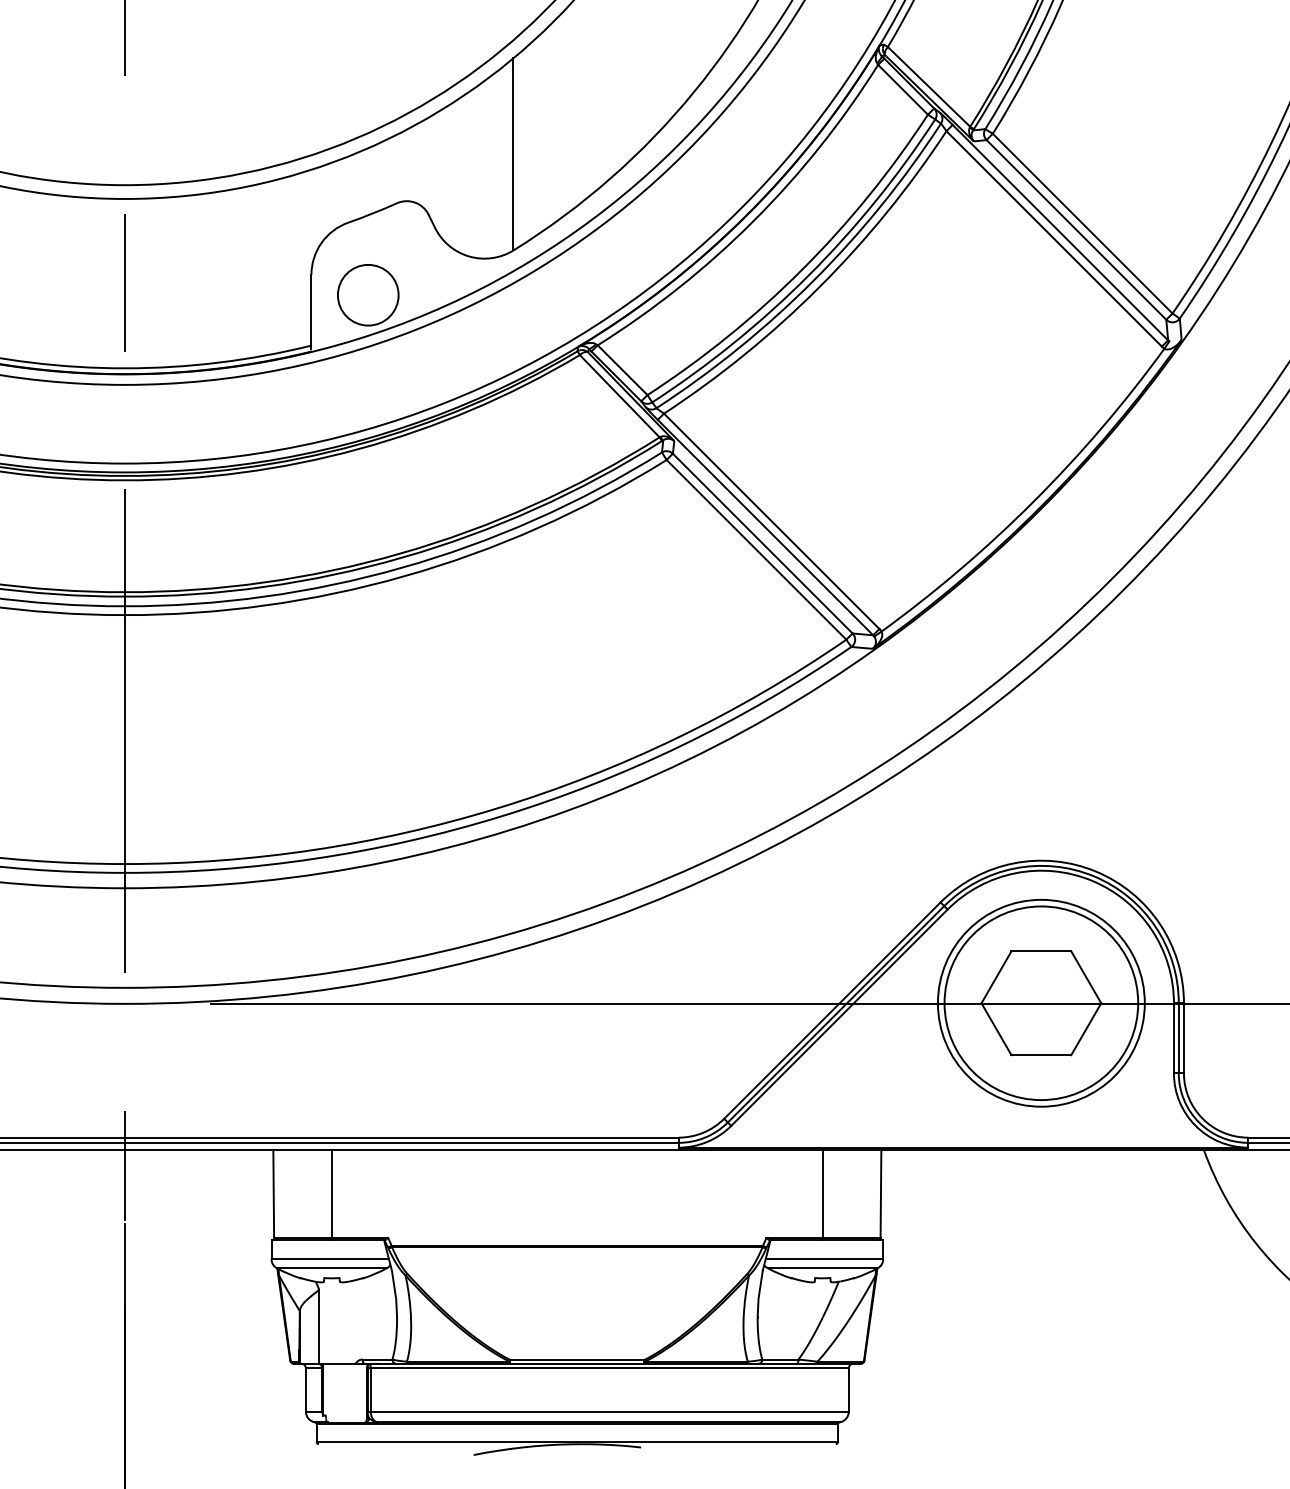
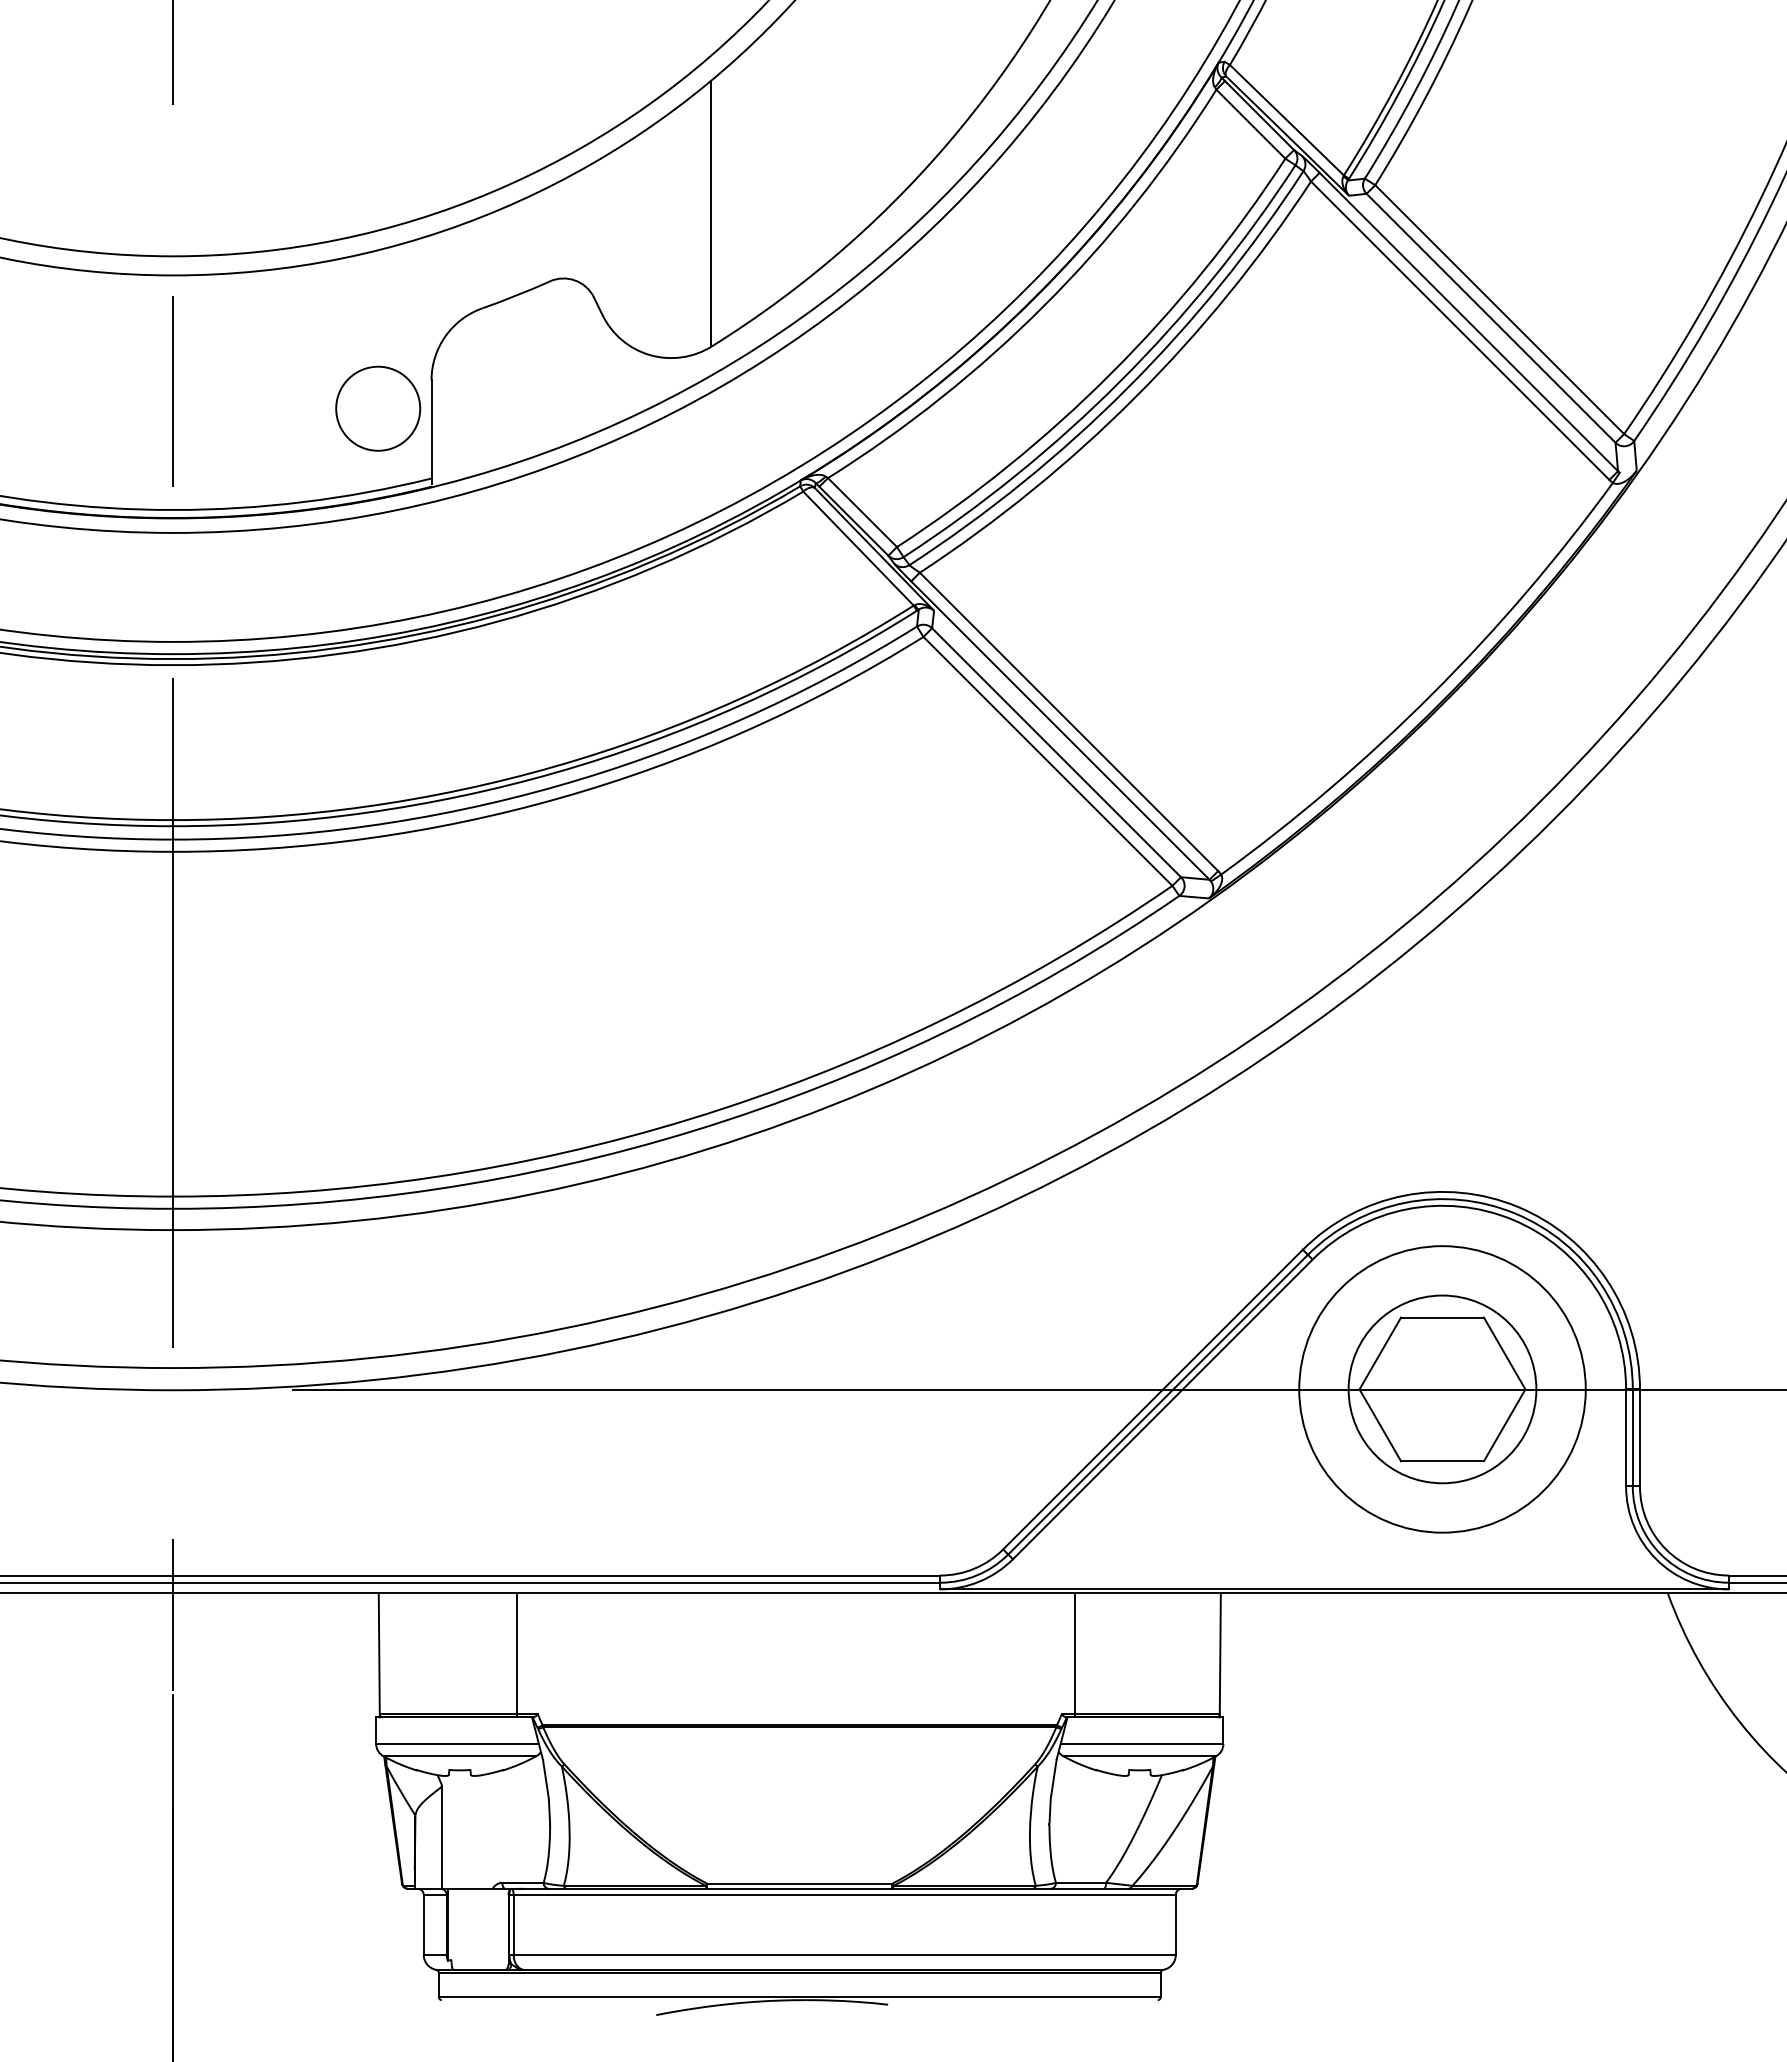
circle: (368, 295) -> (378, 408), moved
circle: (1041, 1003) -> (1442, 1389), size x0.7
line: (331, 1195) -> (516, 1655), moved
line: (822, 1195) -> (1074, 1655), moved

